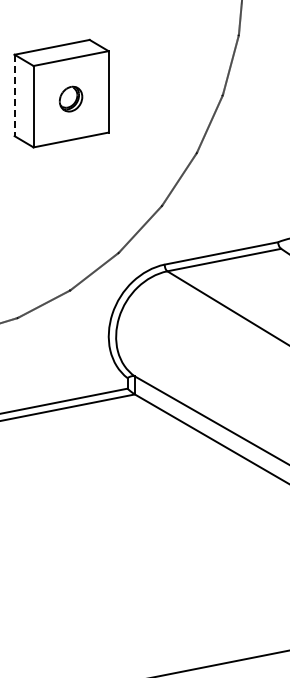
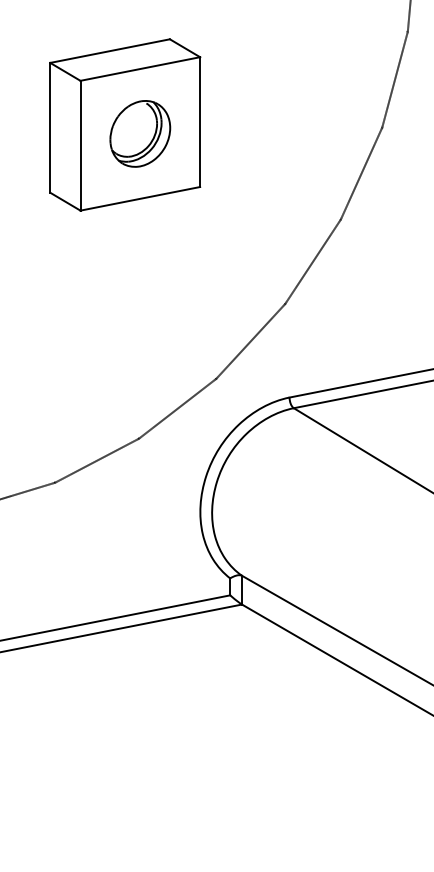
line: (14, 95) -> (50, 127), dashed -> solid
part: (70, 98) -> (139, 132), size x1.67

